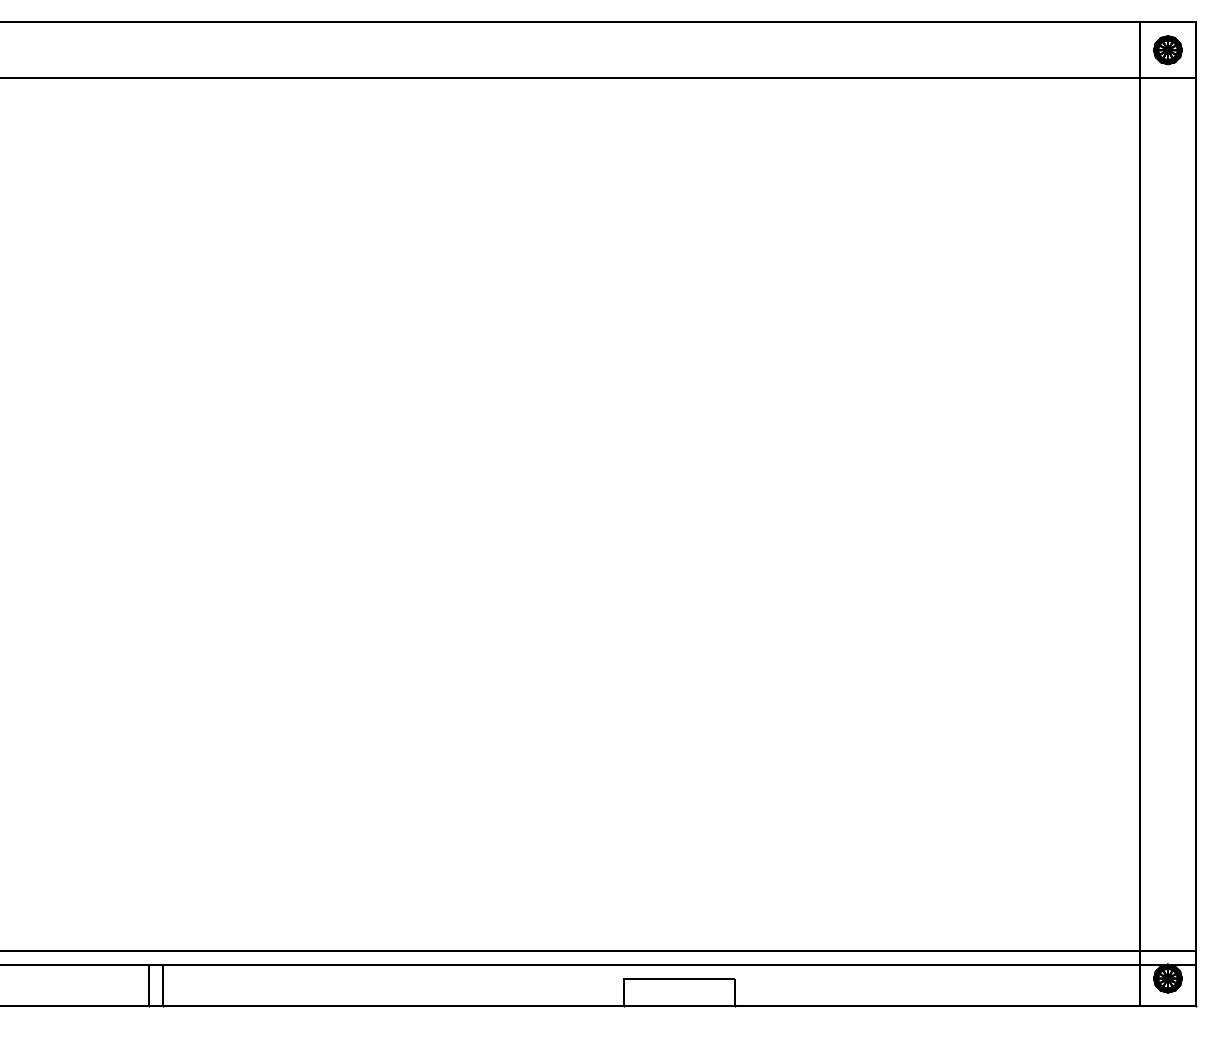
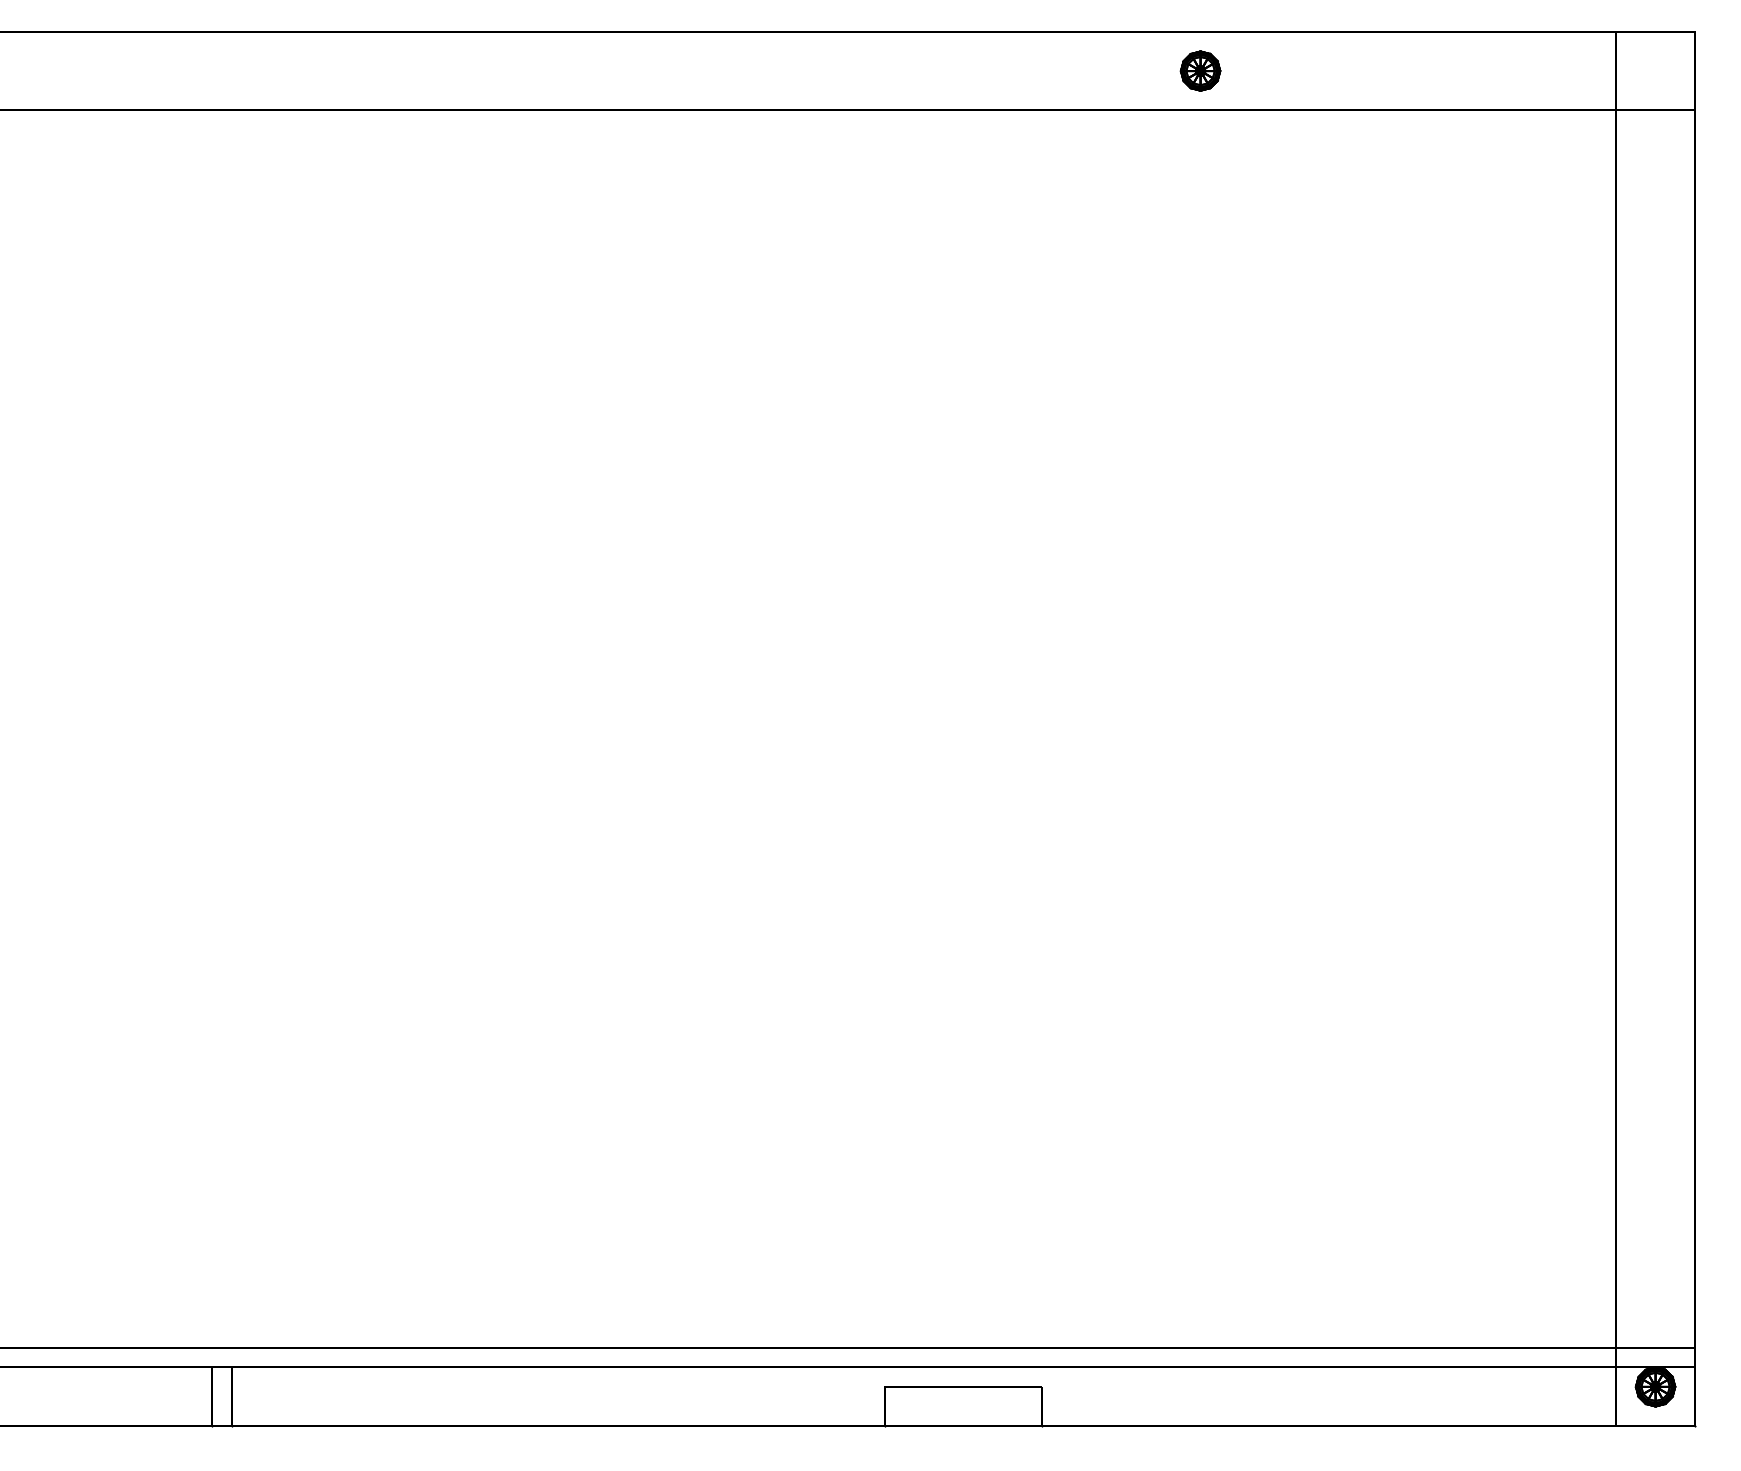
part: (1167, 49) -> (1200, 70), moved

